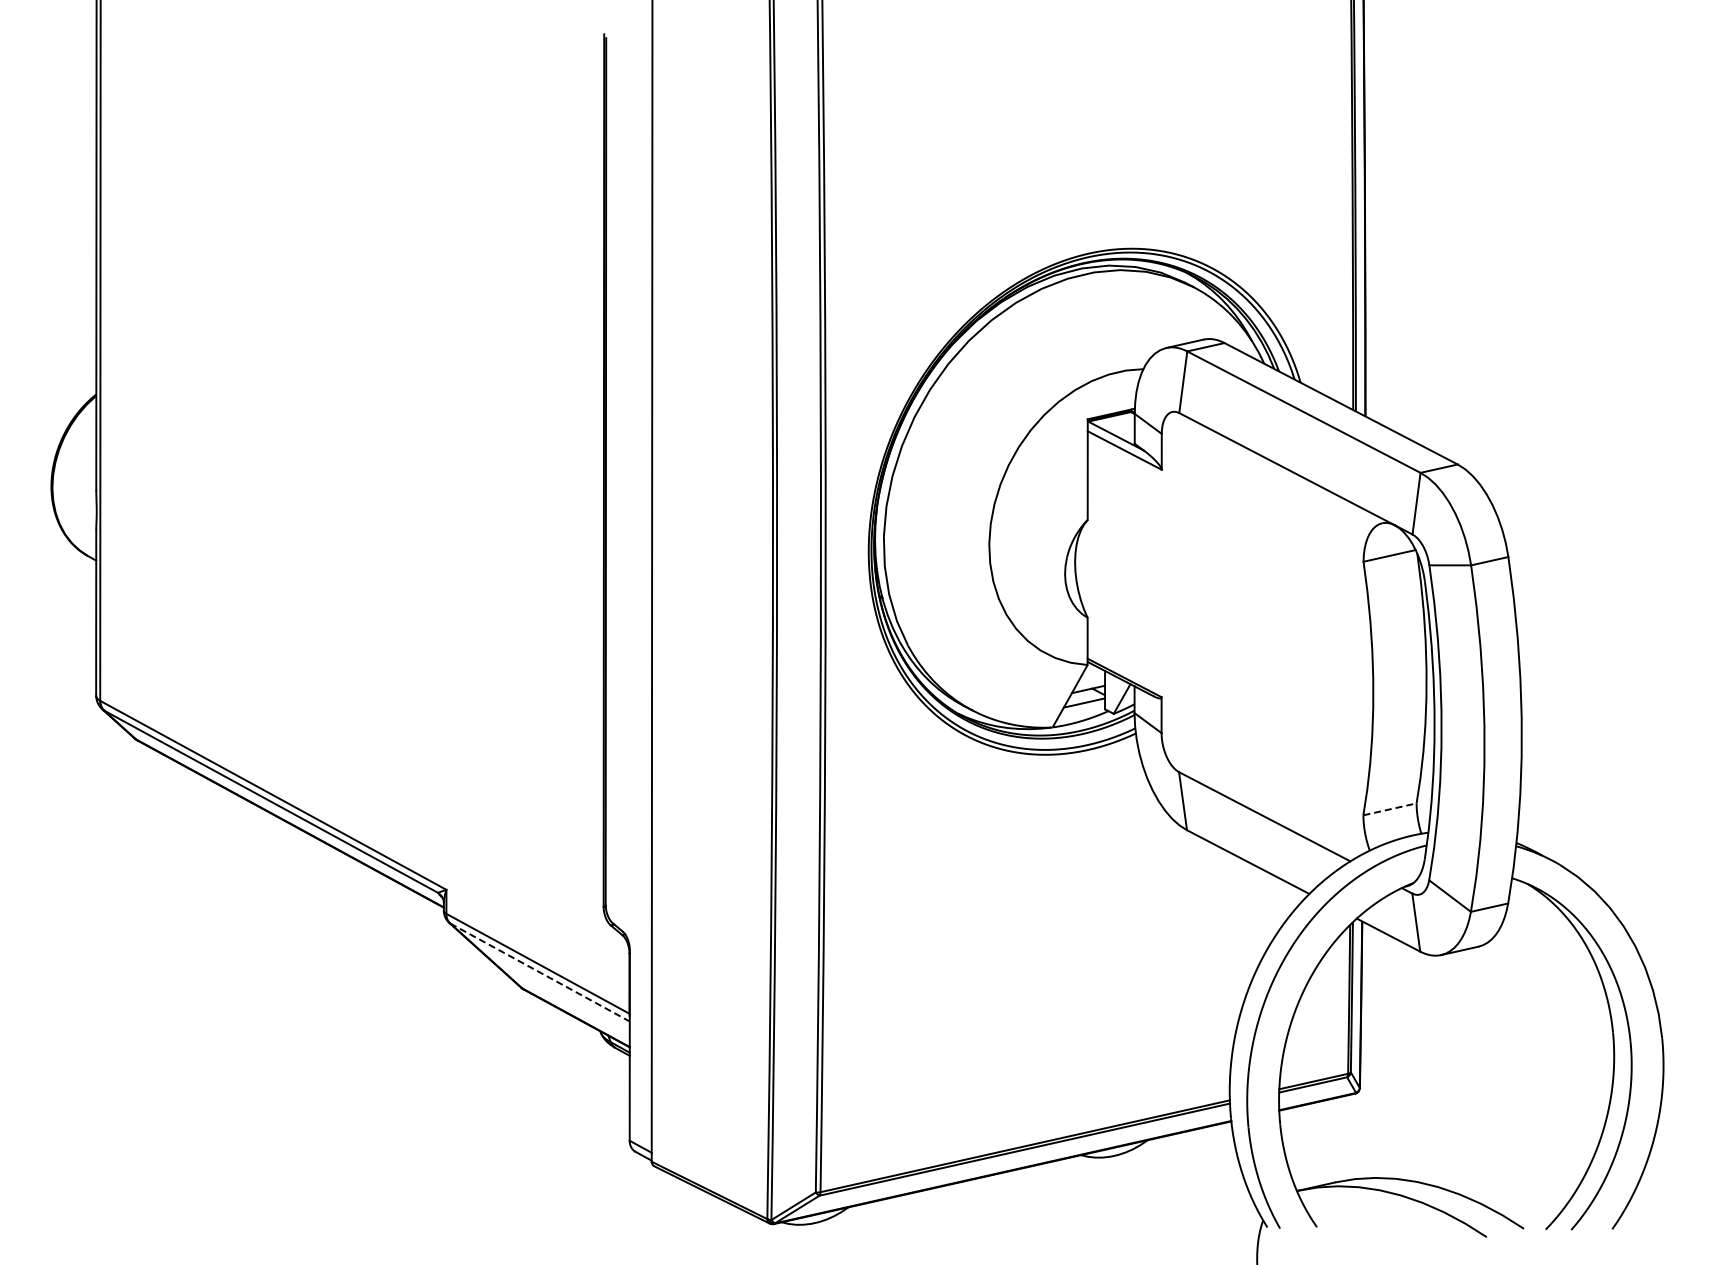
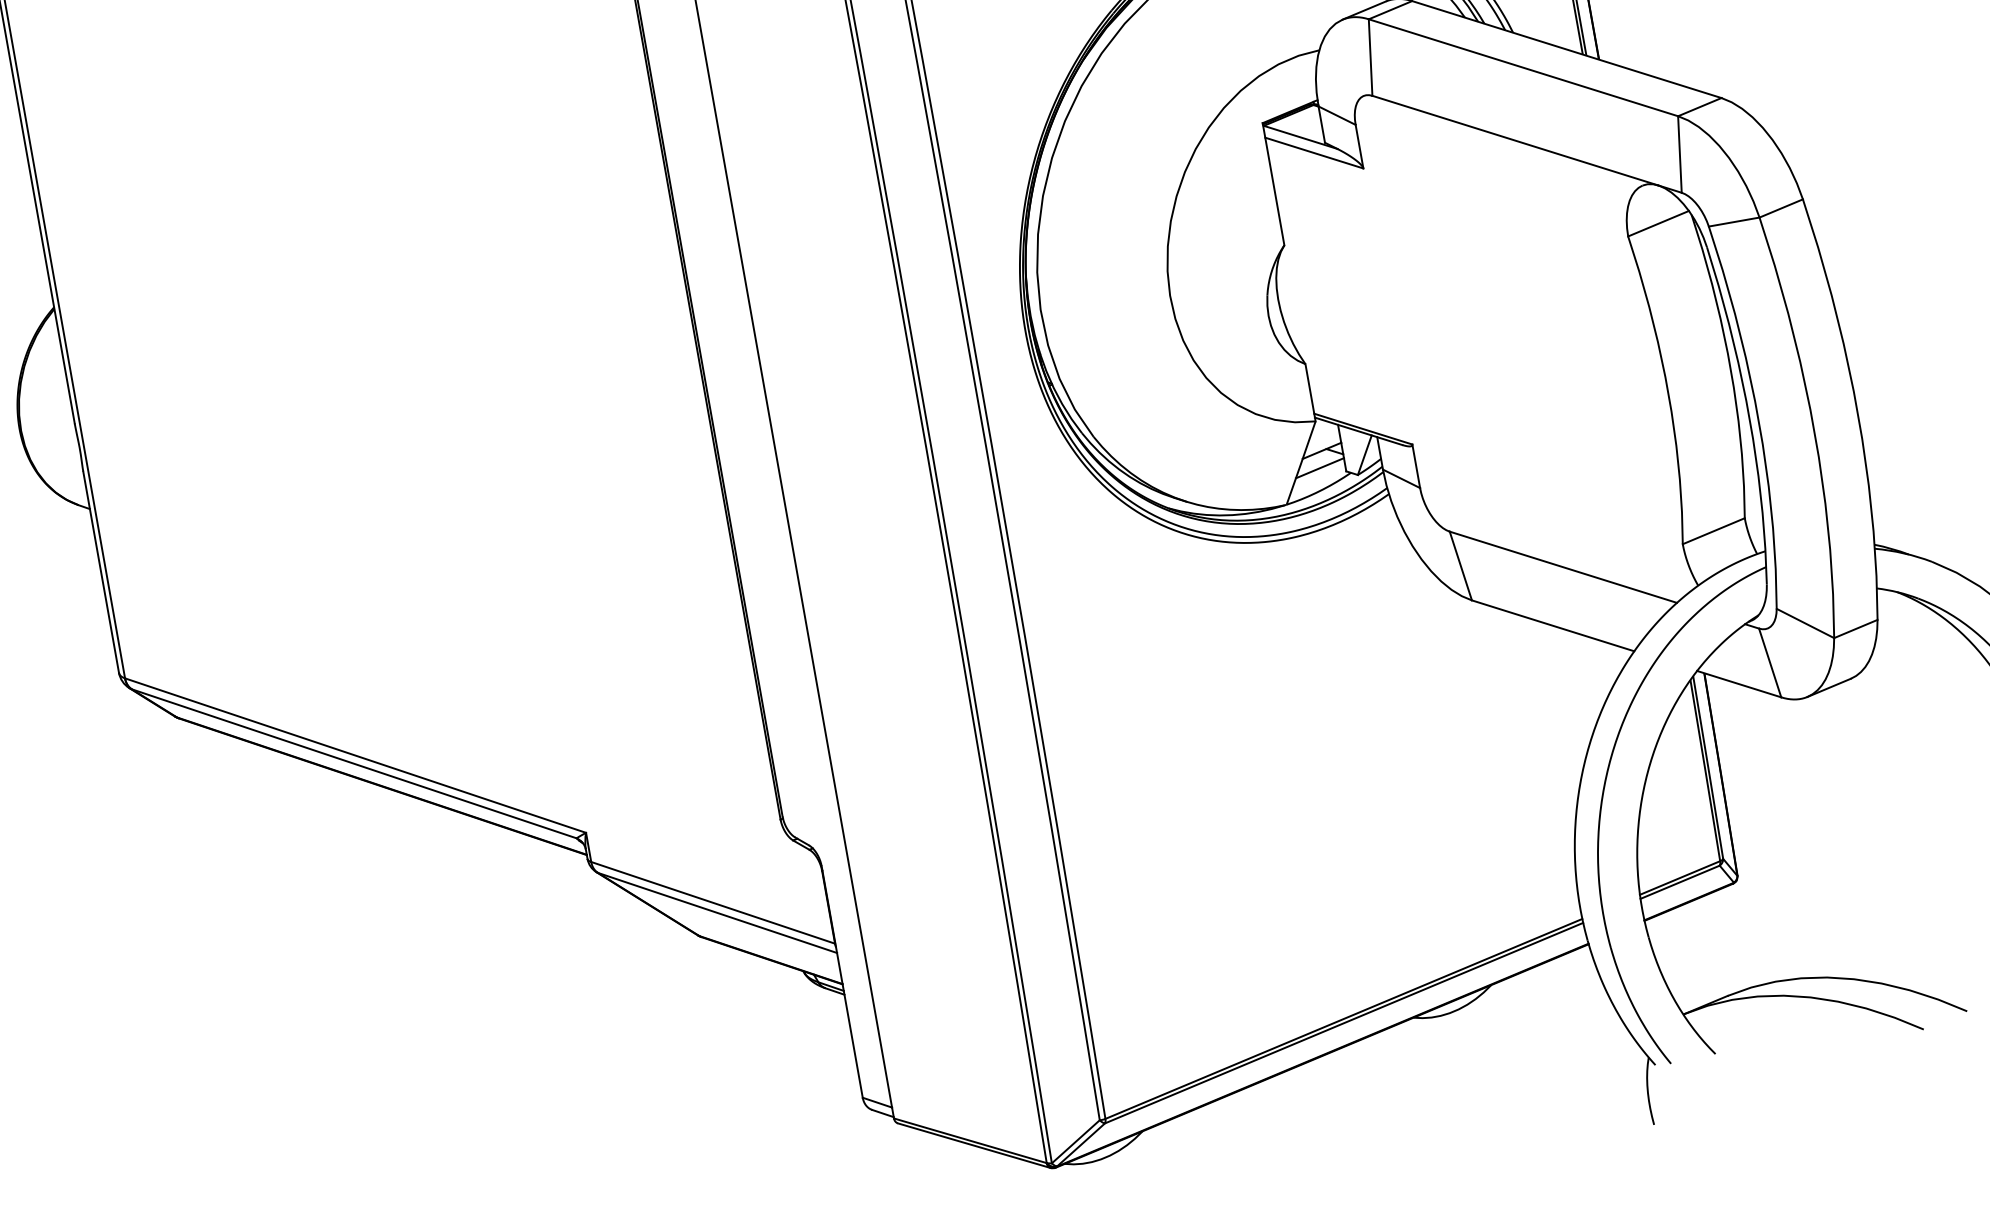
line: (1390, 809) -> (1714, 531), dashed -> solid
line: (540, 972) -> (718, 912), dashed -> solid

